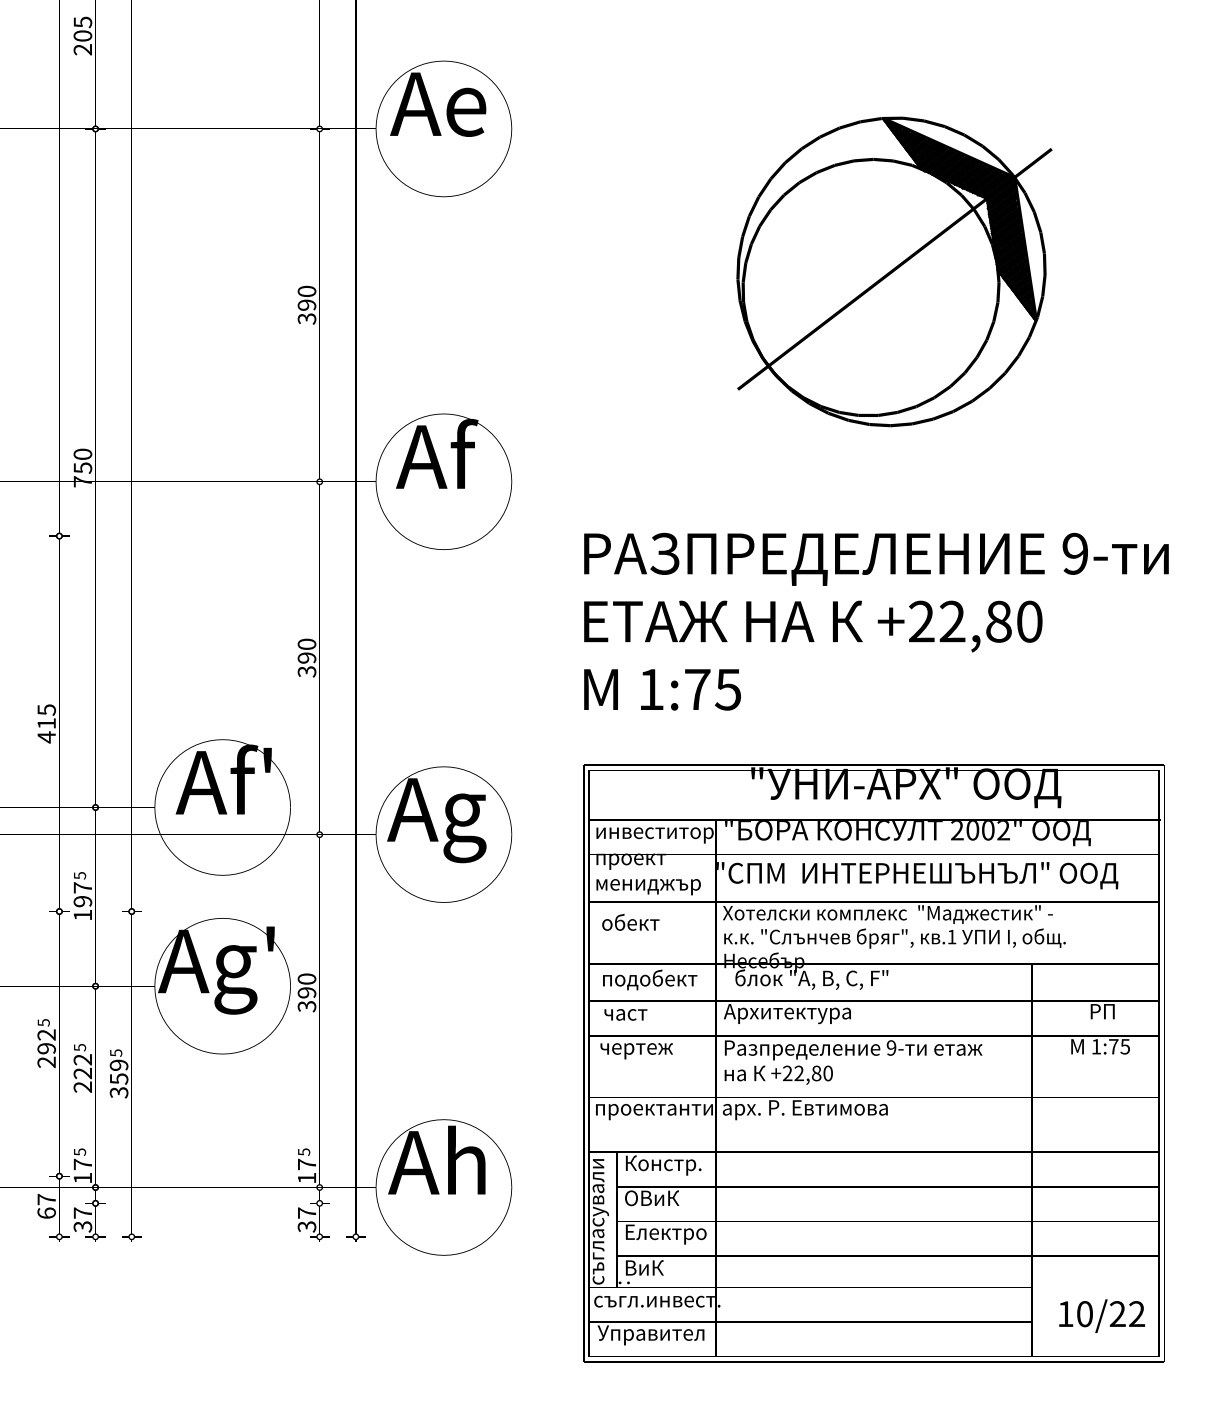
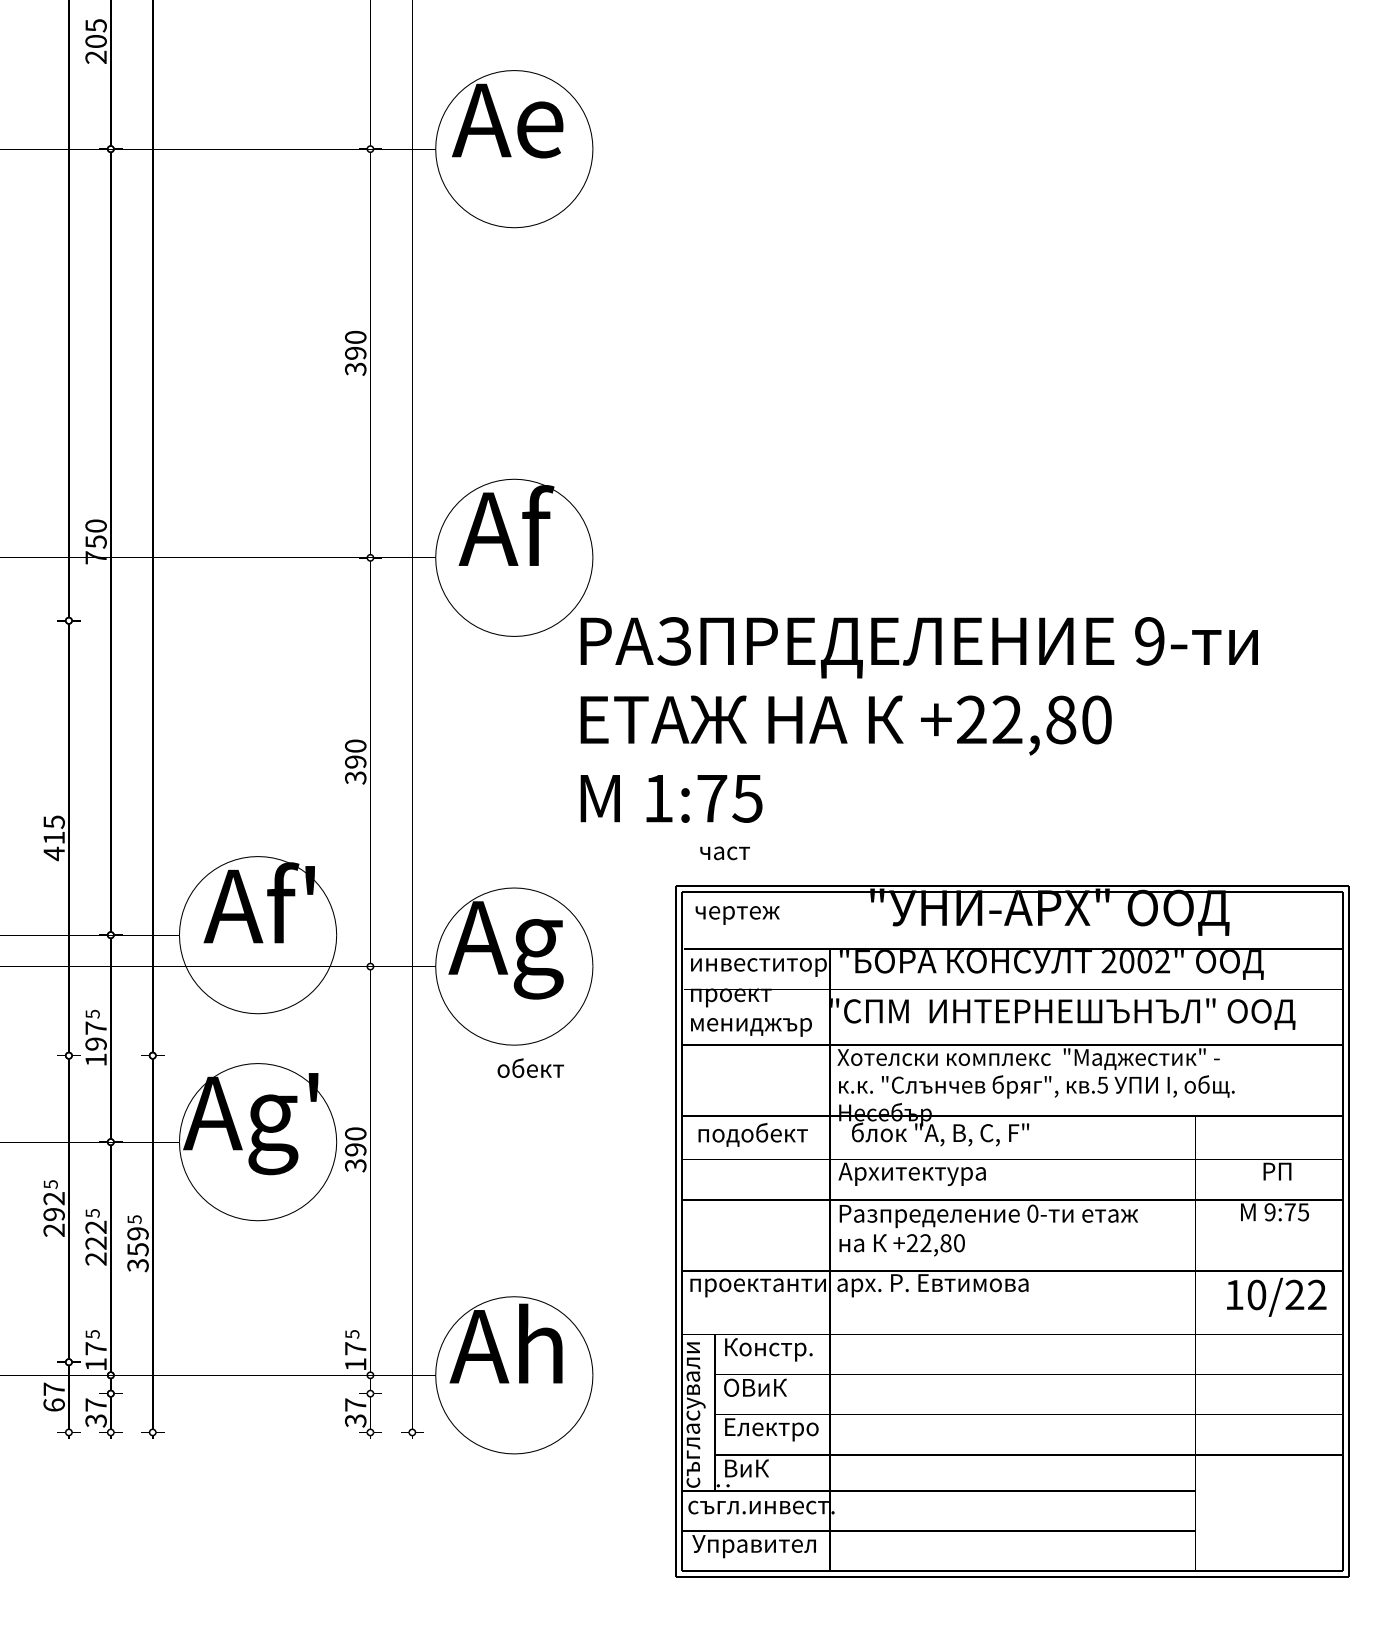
part: (894, 271) -> (1036, 314), removed
text: (875, 621) -> (918, 719), moved
text: (630, 921) -> (530, 1067), moved
text: (951, 936) -> (1102, 1084), .1 -> .5
text: (625, 1015) -> (724, 853), moved
text: (1095, 1046) -> (1269, 1212), 1:75 -> 9:75
text: (891, 1047) -> (1032, 1213), 9- -> 0-
text: (636, 1051) -> (737, 915), moved
text: (1101, 1315) -> (1276, 1296), moved

